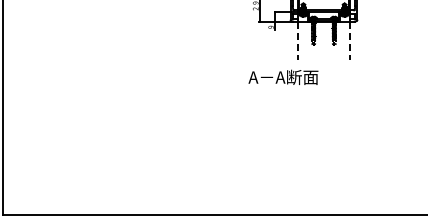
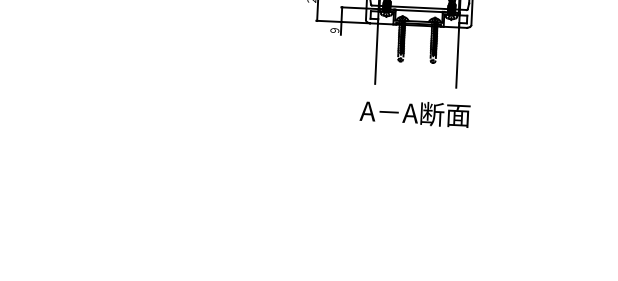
line: (298, 41) -> (376, 54), dashed -> solid
line: (349, 41) -> (457, 58), dashed -> solid
text: (283, 76) -> (415, 112), moved

